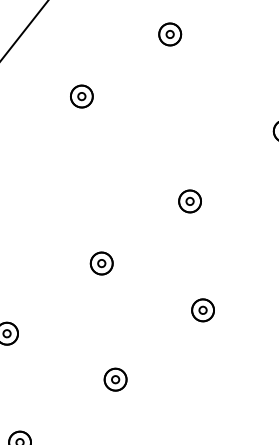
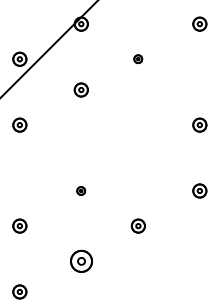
part: (168, 33) -> (137, 58), size x0.6
part: (188, 200) -> (137, 159), removed
part: (100, 262) -> (80, 190), size x0.6
part: (114, 378) -> (80, 260), size x1.6

